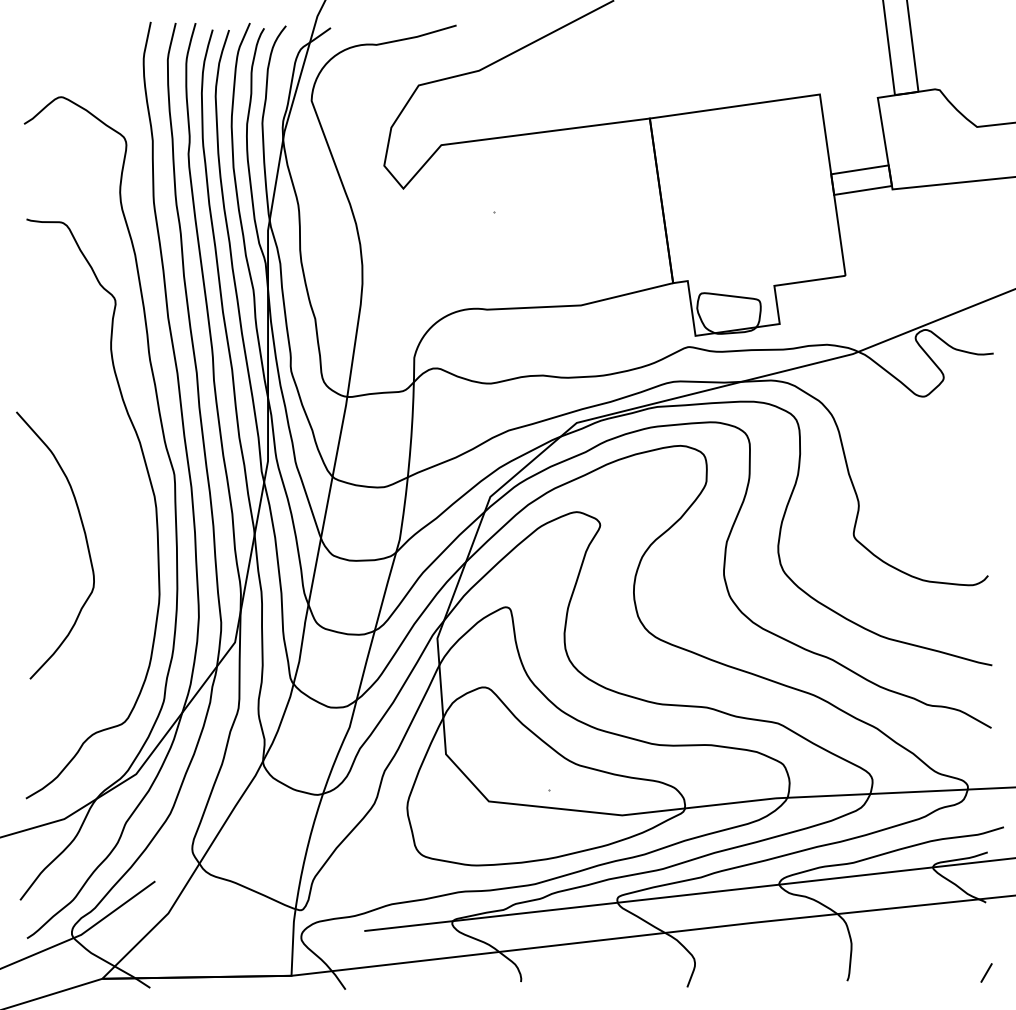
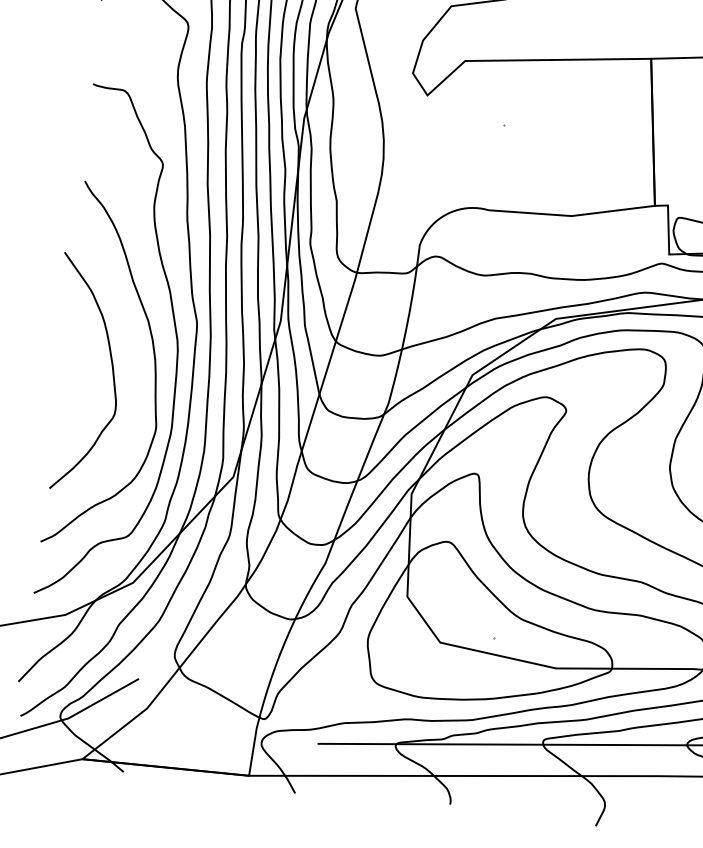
curve: (131, 525) -> (154, 363), added

